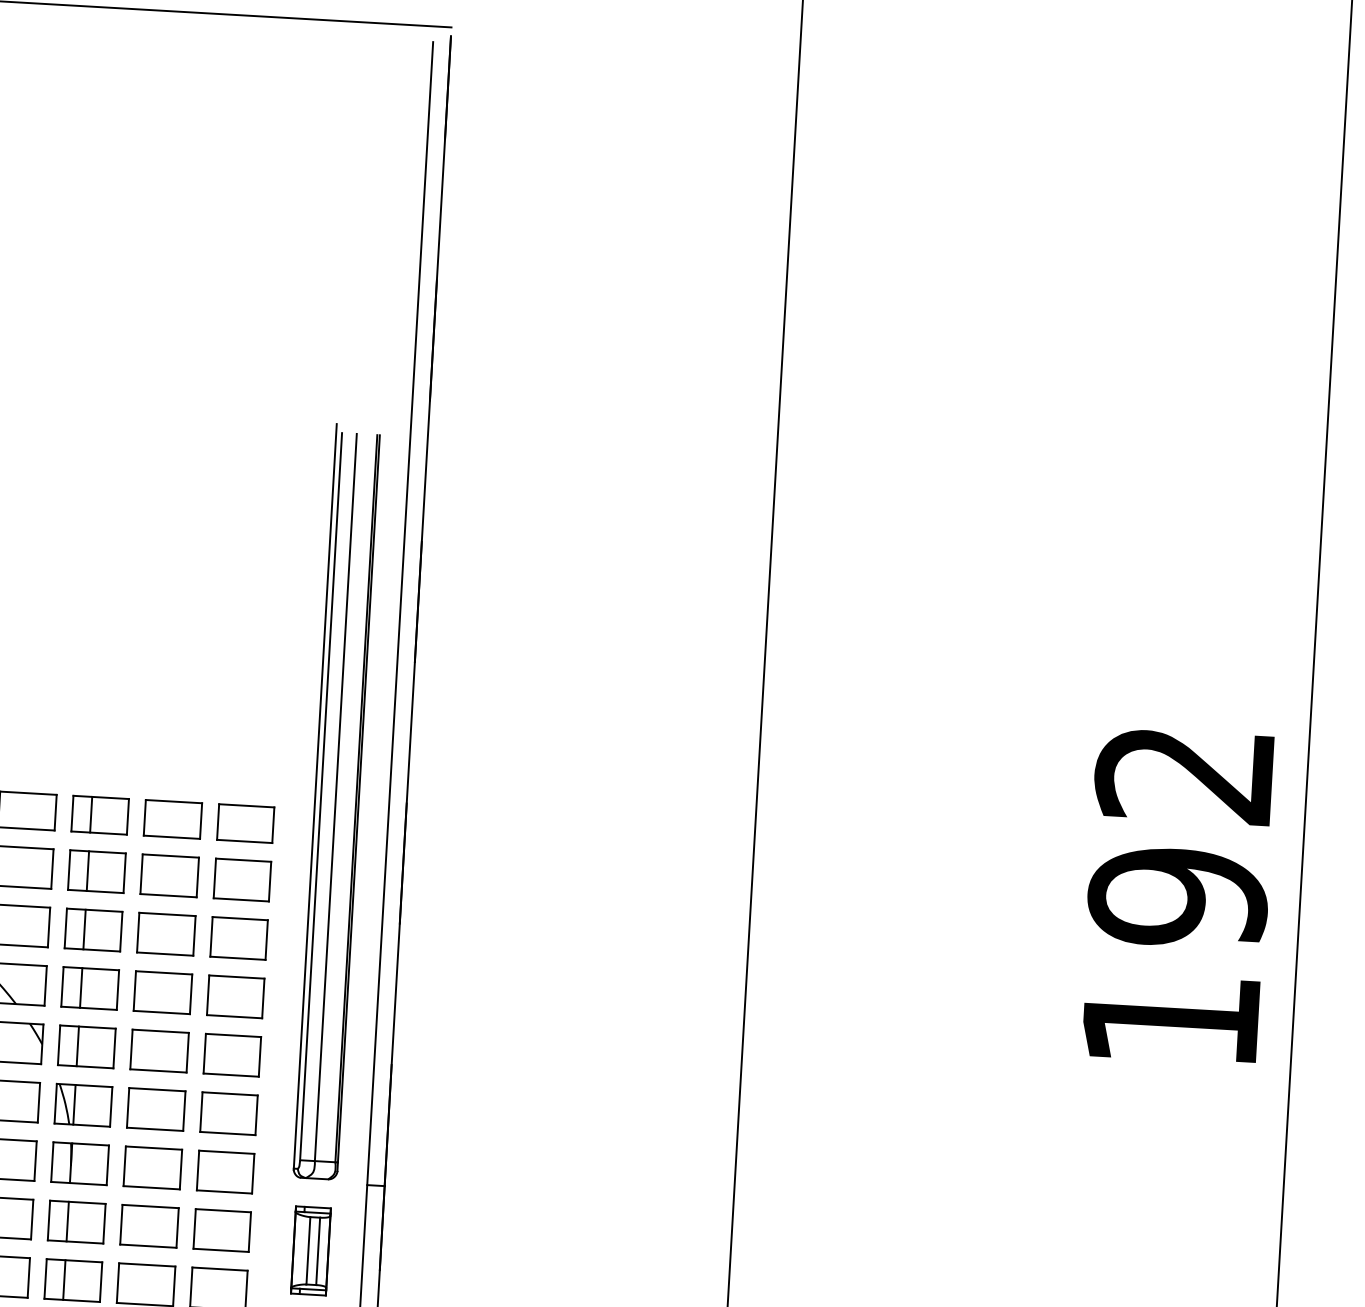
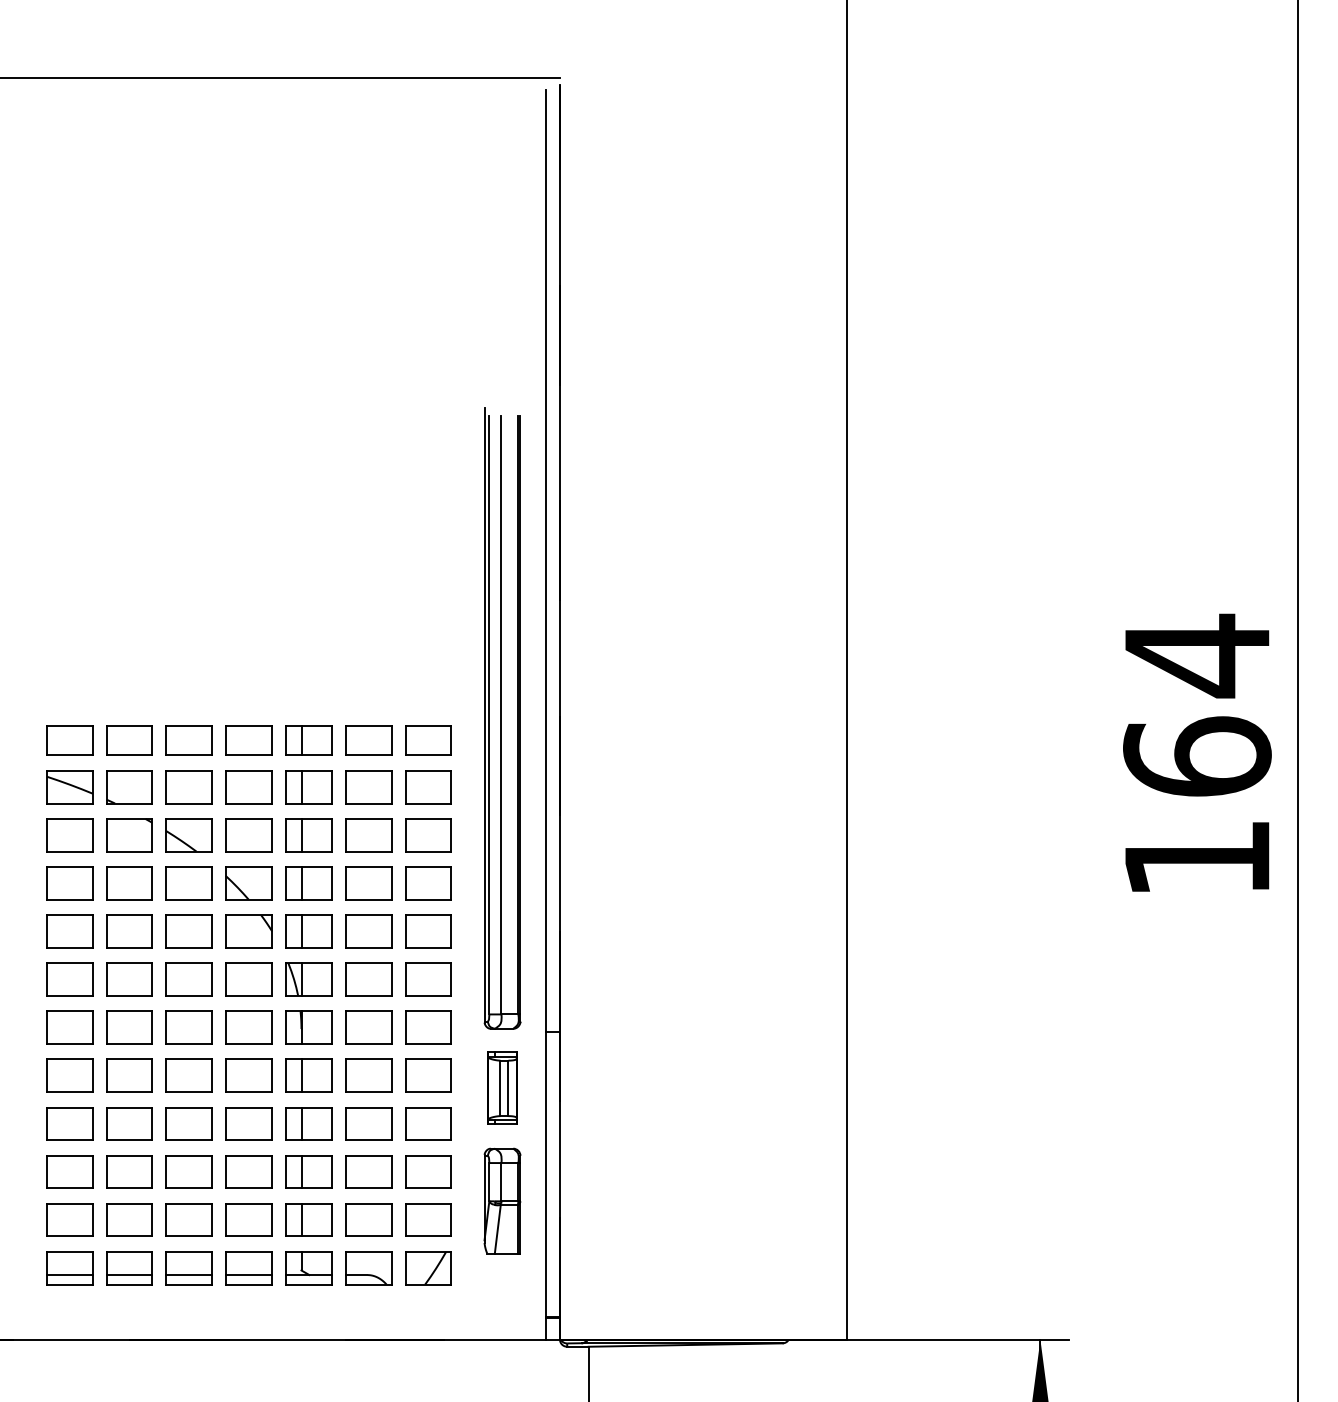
text: (1181, 834) -> (1197, 705), 192 -> 164

